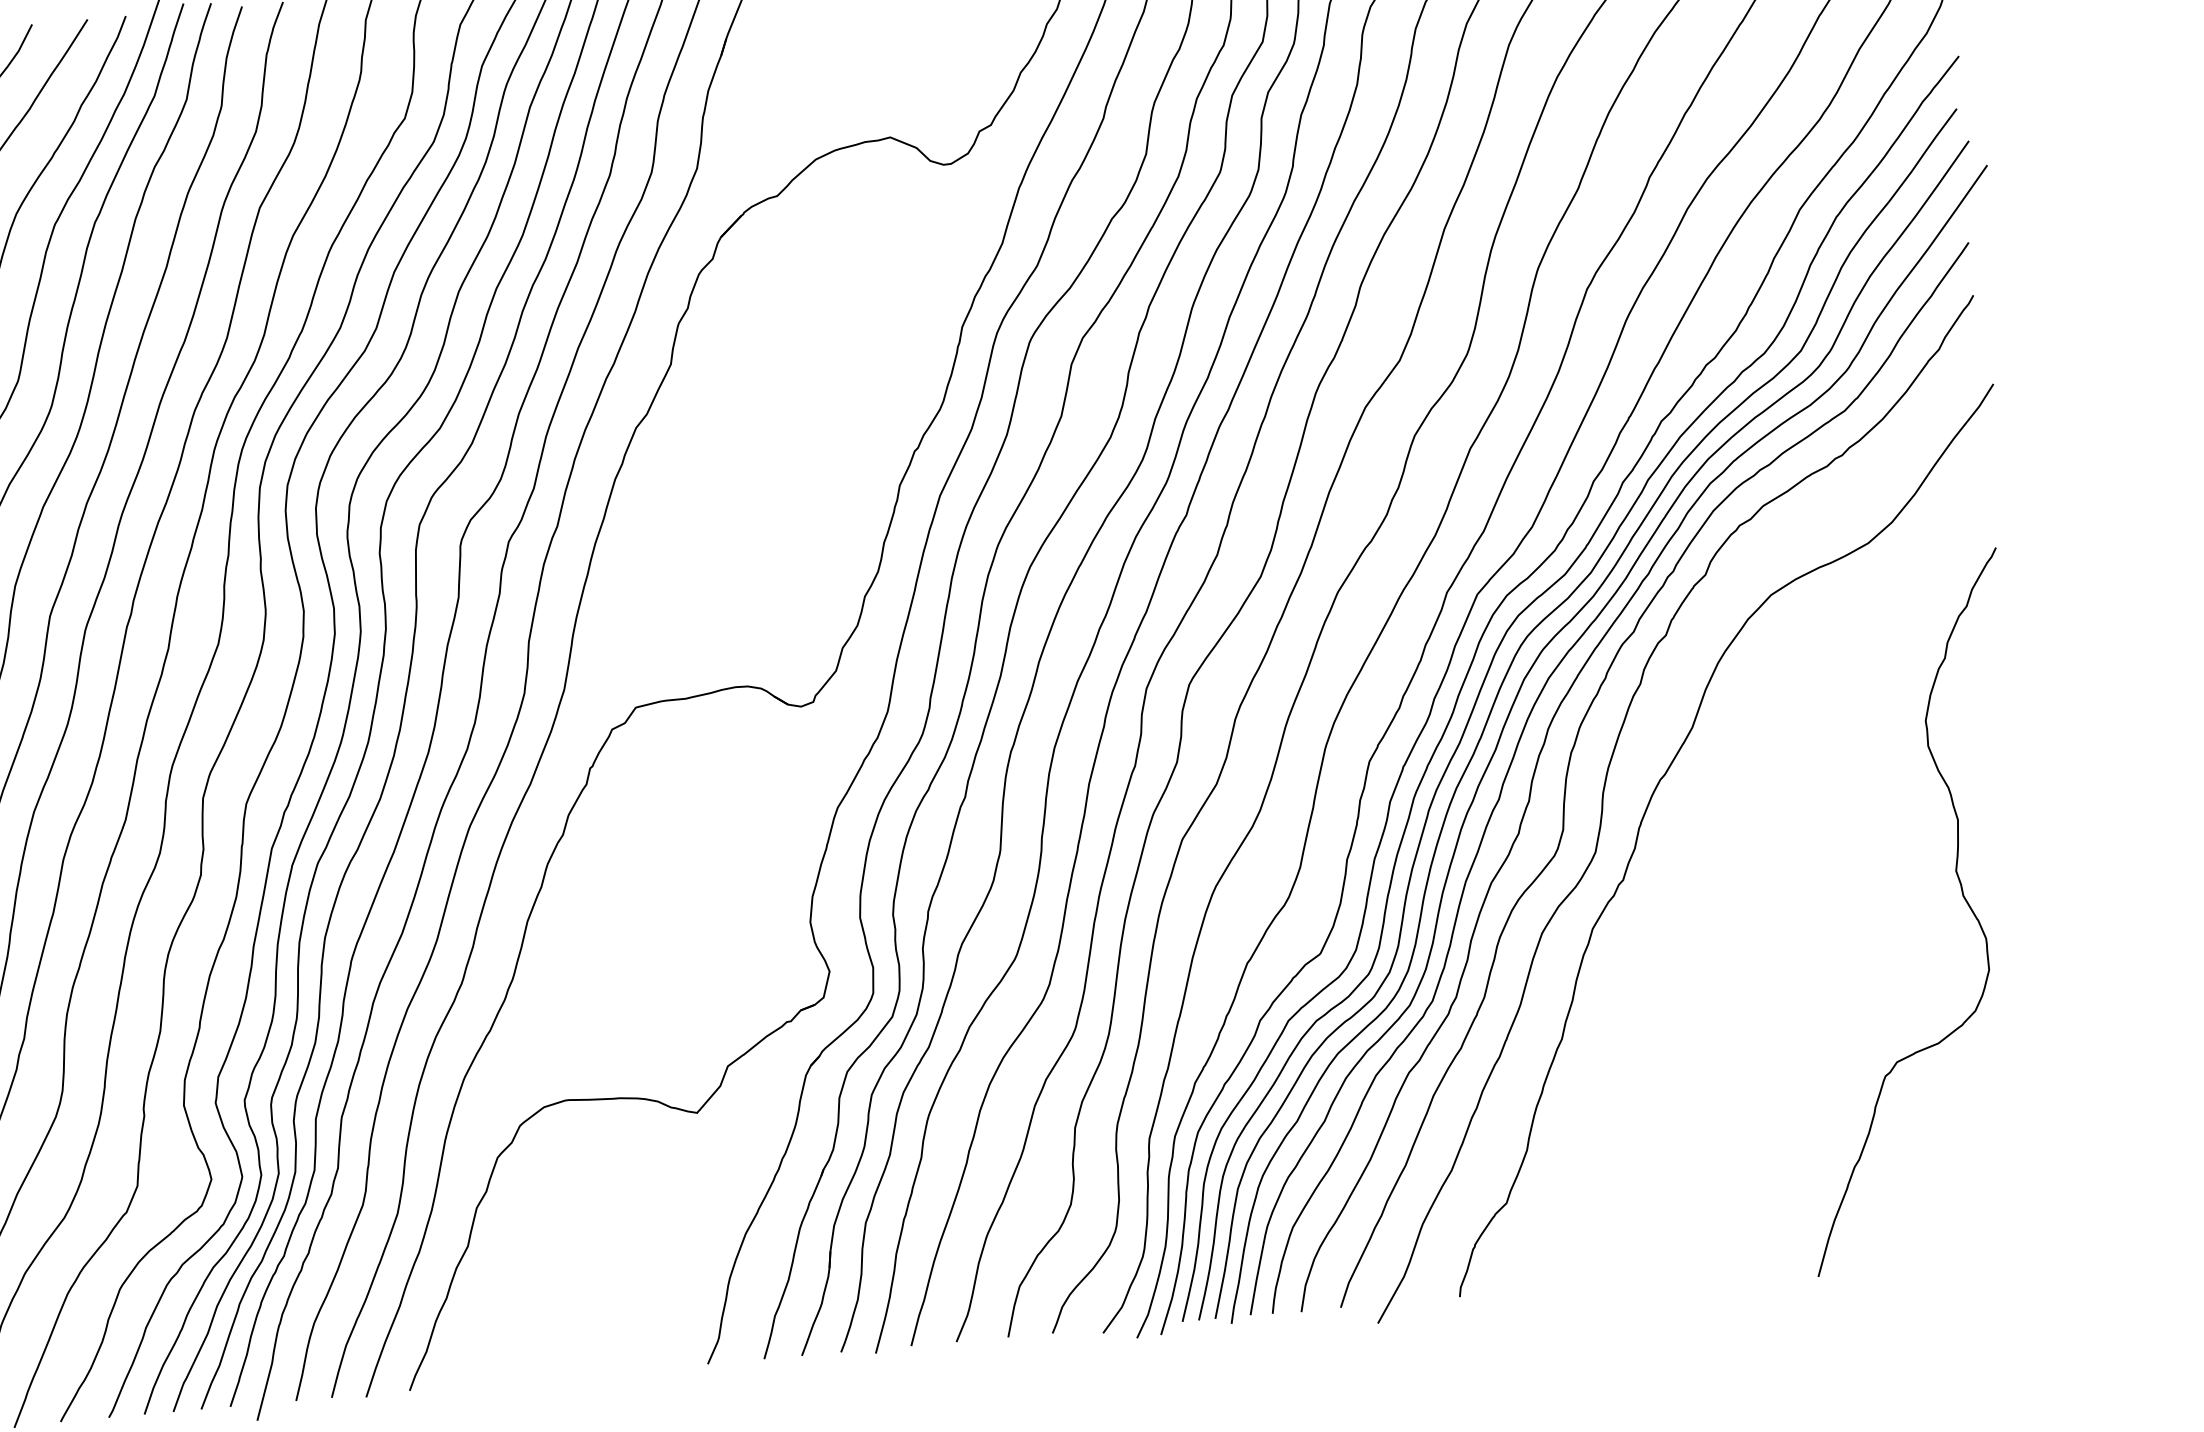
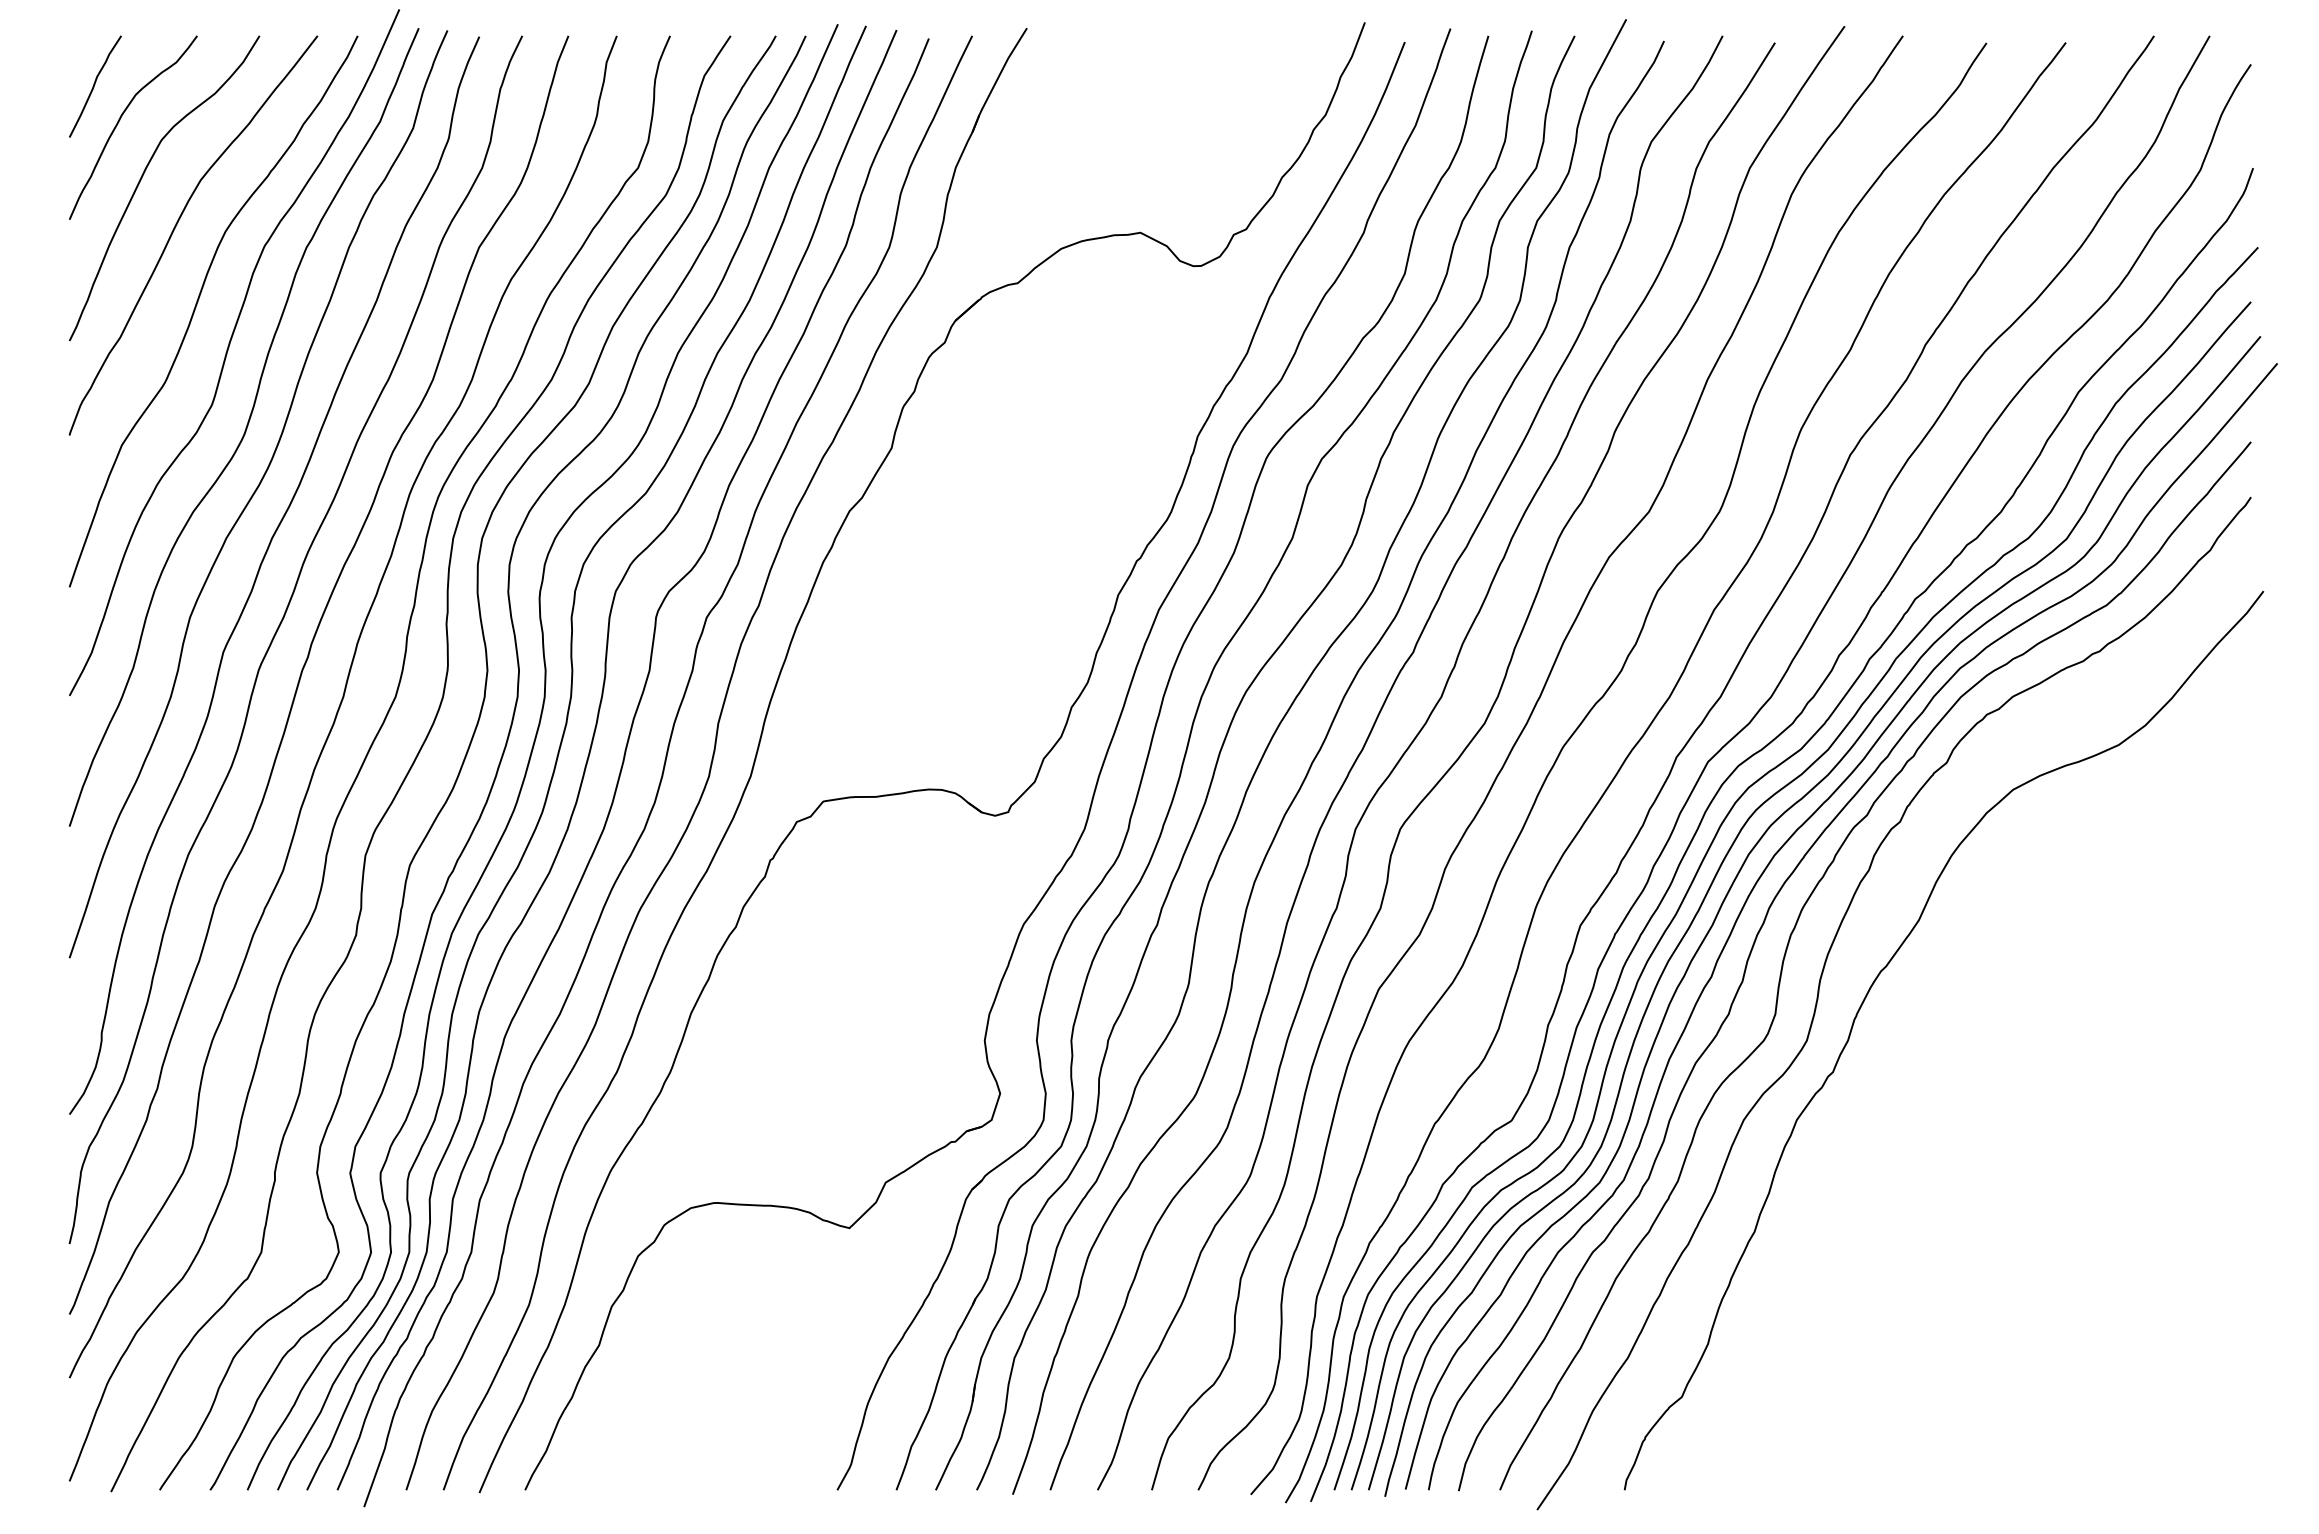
curve: (1962, 895) -> (2183, 1119), removed

